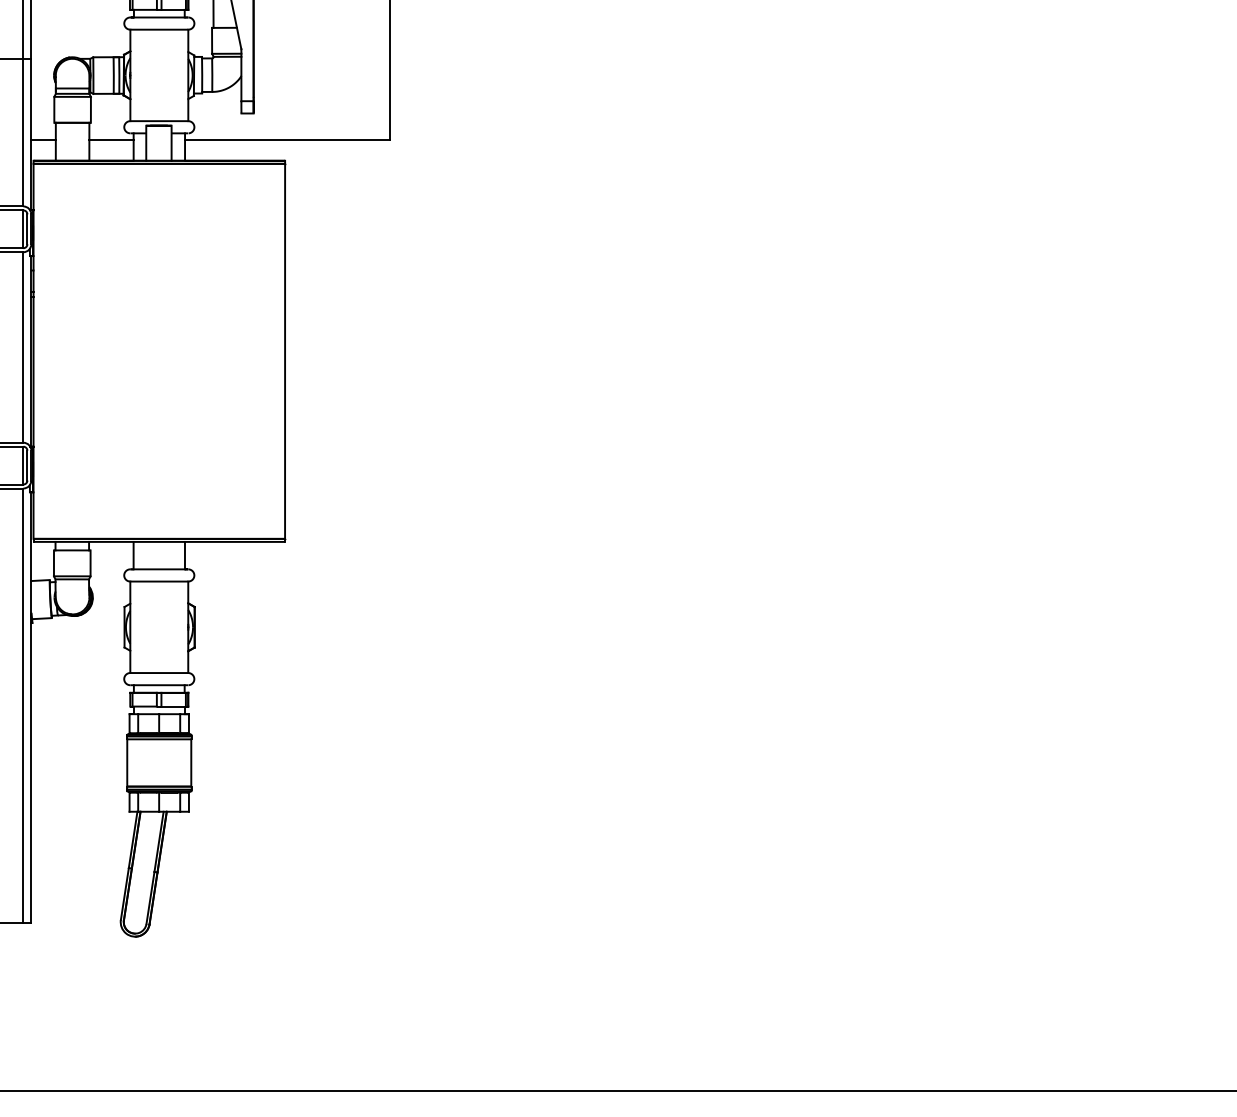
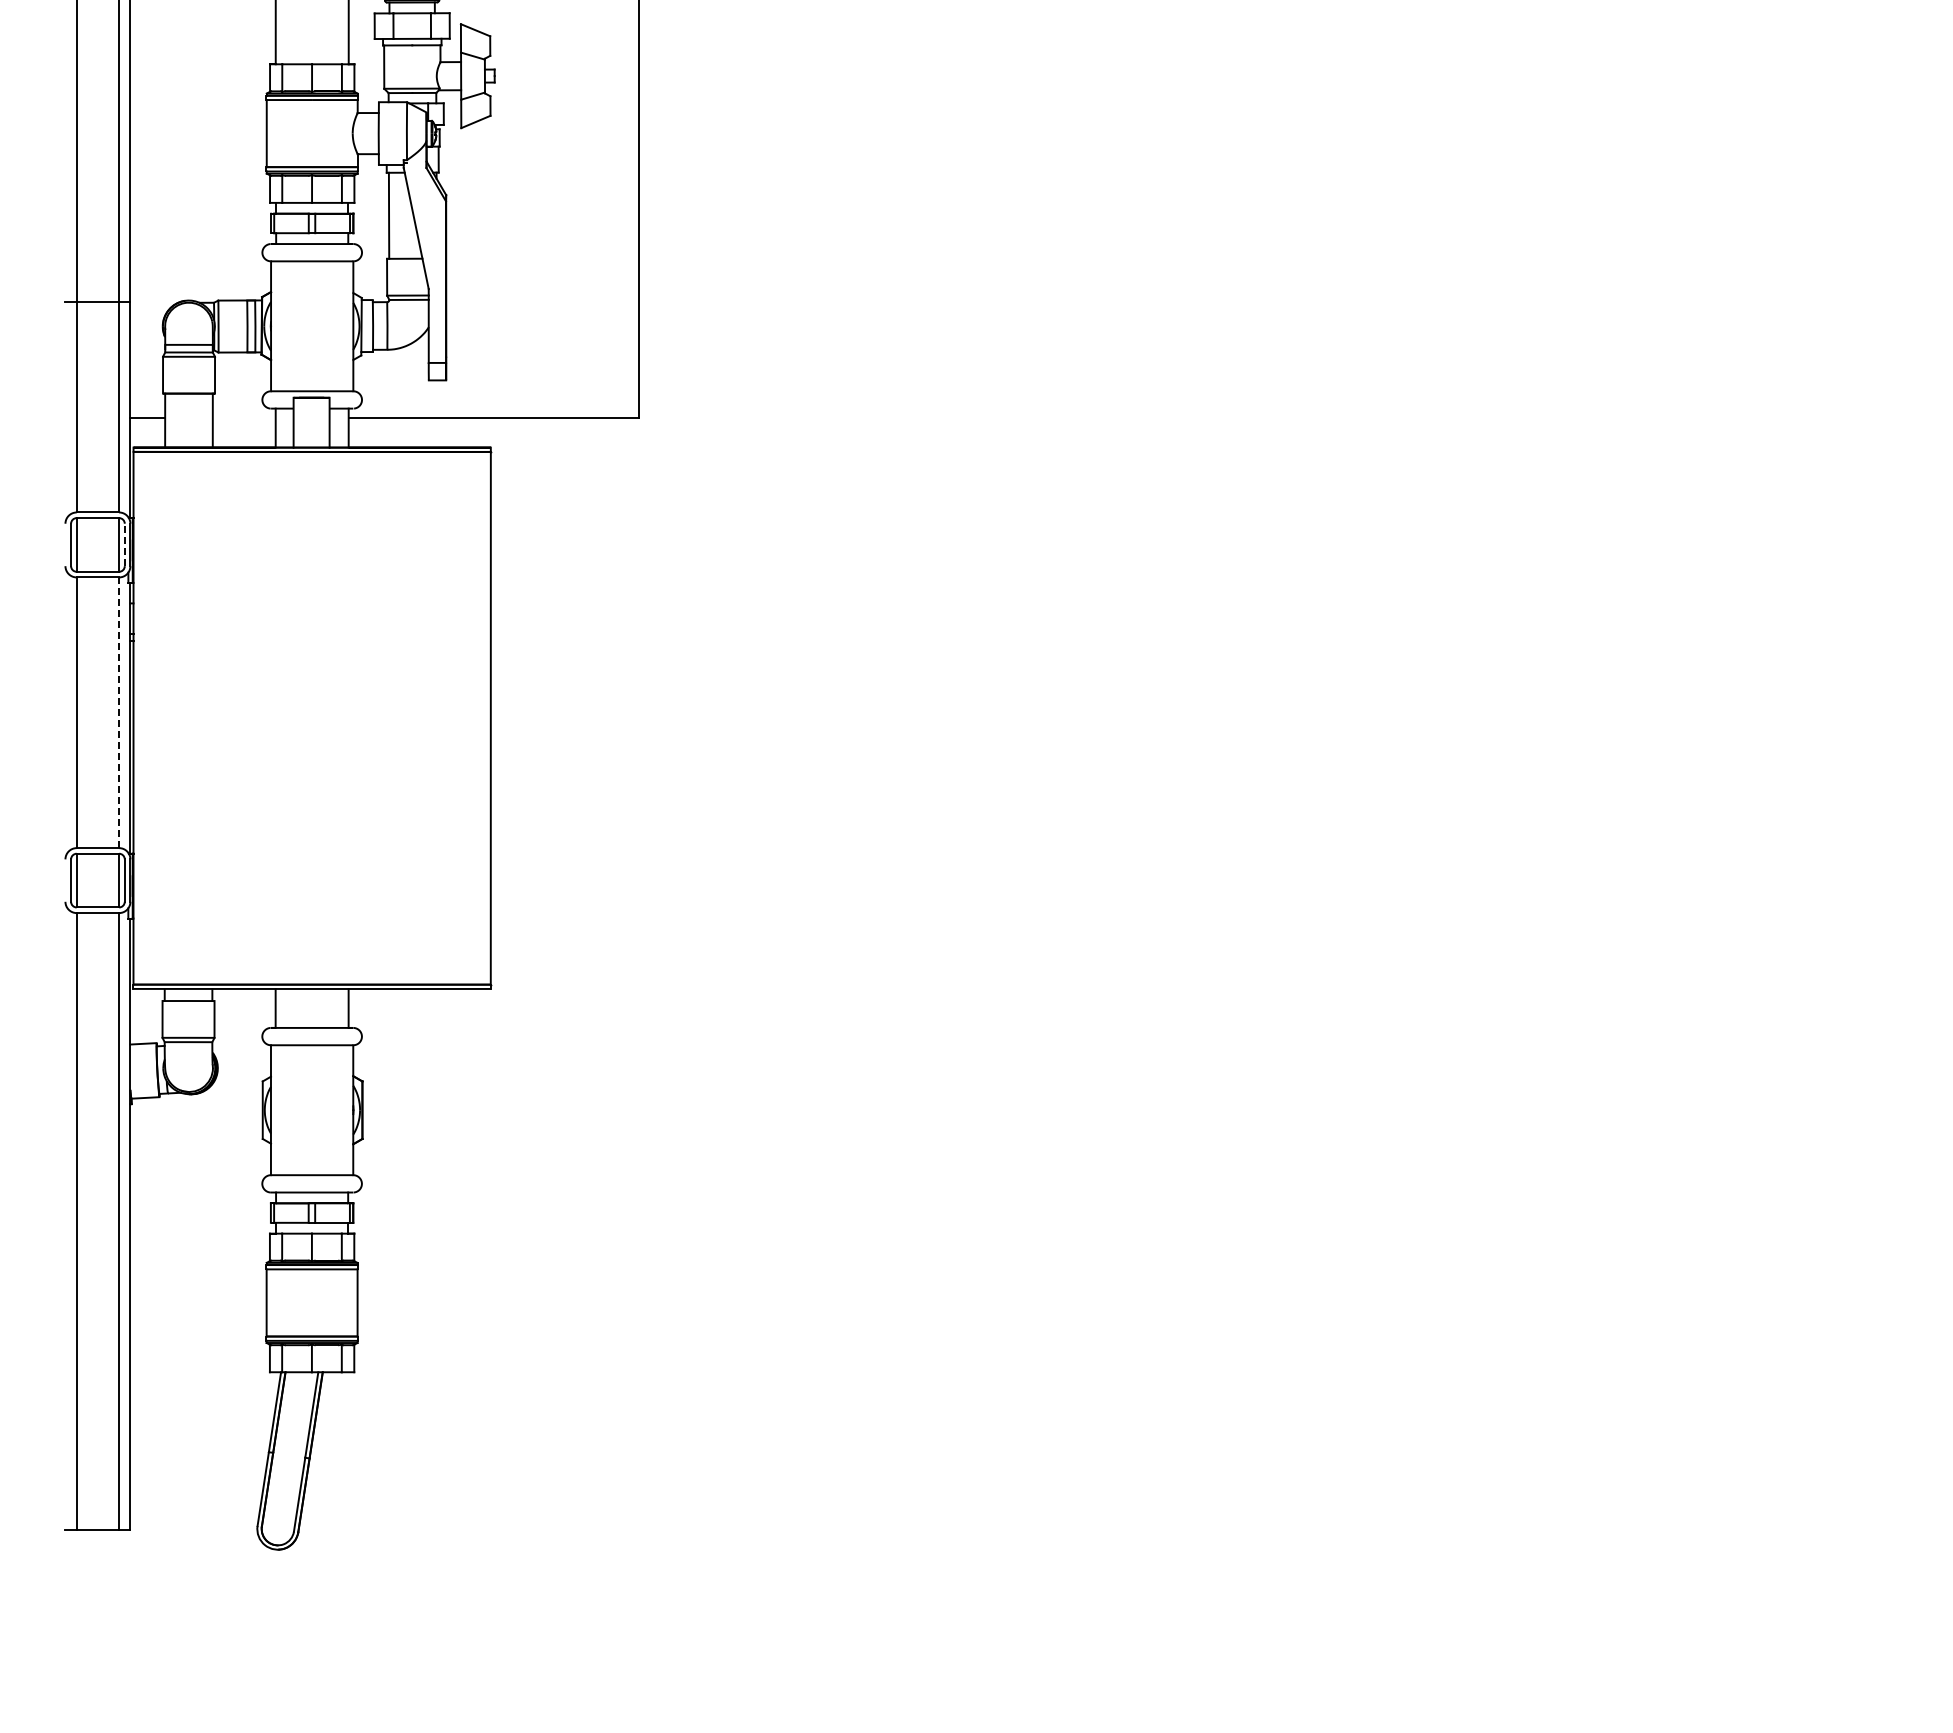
line: (110, 140) -> (243, 418), removed
line: (27, 229) -> (124, 544), solid -> dashed
line: (23, 347) -> (119, 713), solid -> dashed

